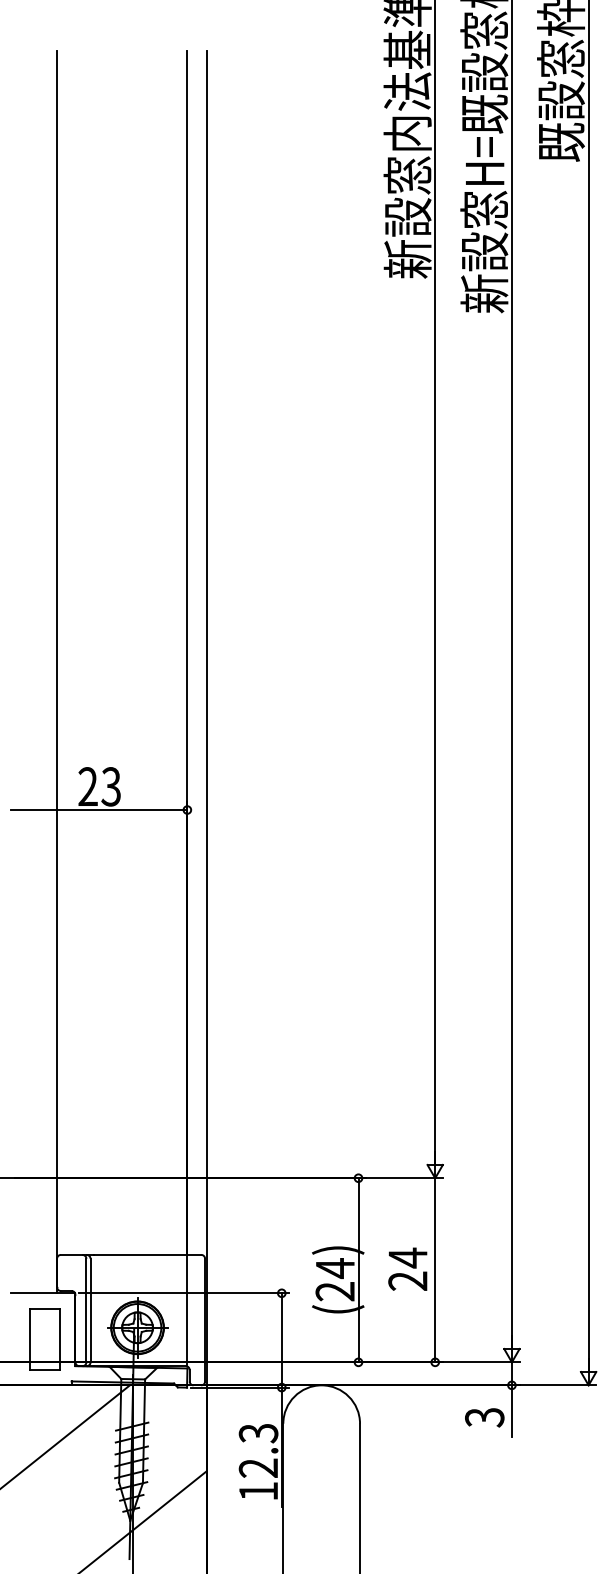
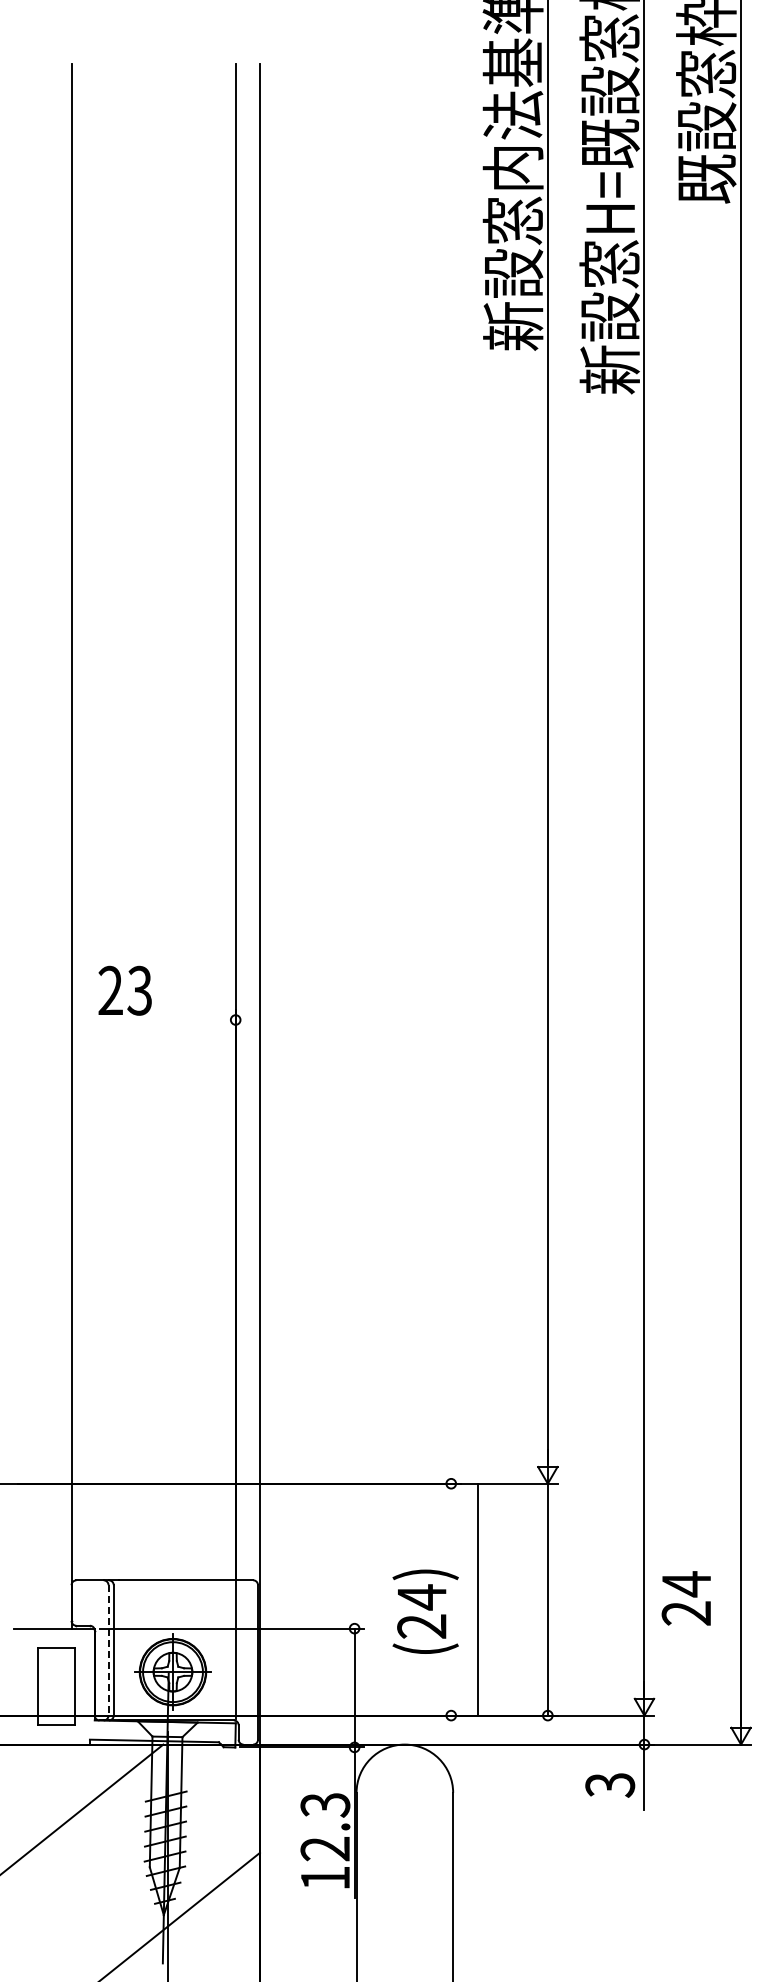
line: (99, 810) -> (124, 1020), removed
text: (407, 1269) -> (685, 1598), moved
line: (358, 1270) -> (478, 1599), moved
line: (86, 1310) -> (108, 1650), solid -> dashed

